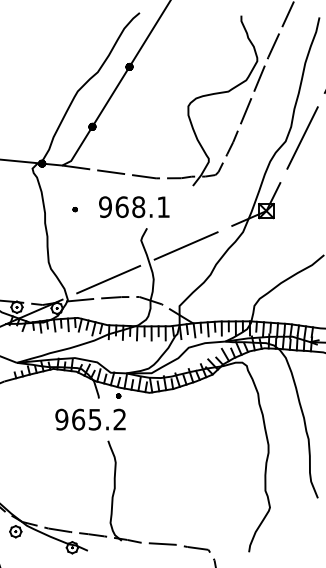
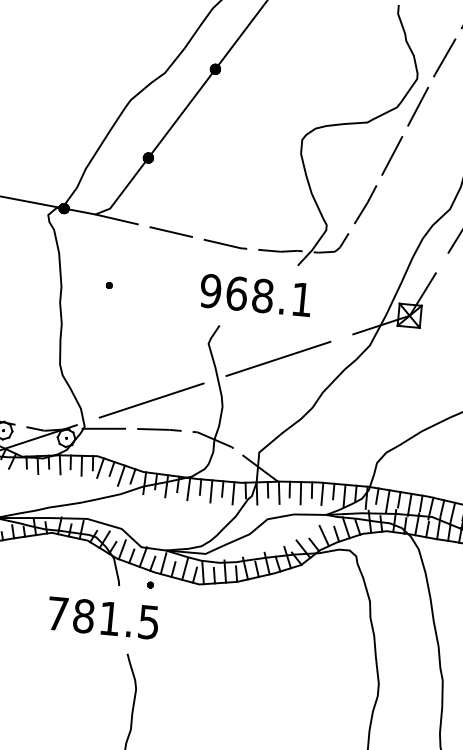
text: (134, 207) -> (256, 295), moved
text: (90, 419) -> (102, 617), 965.2 -> 781.5

